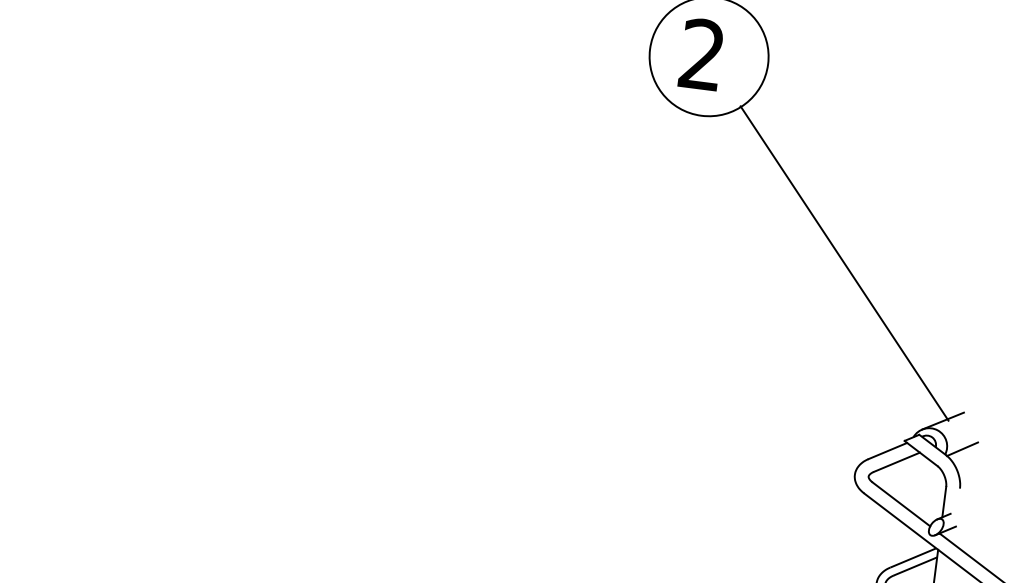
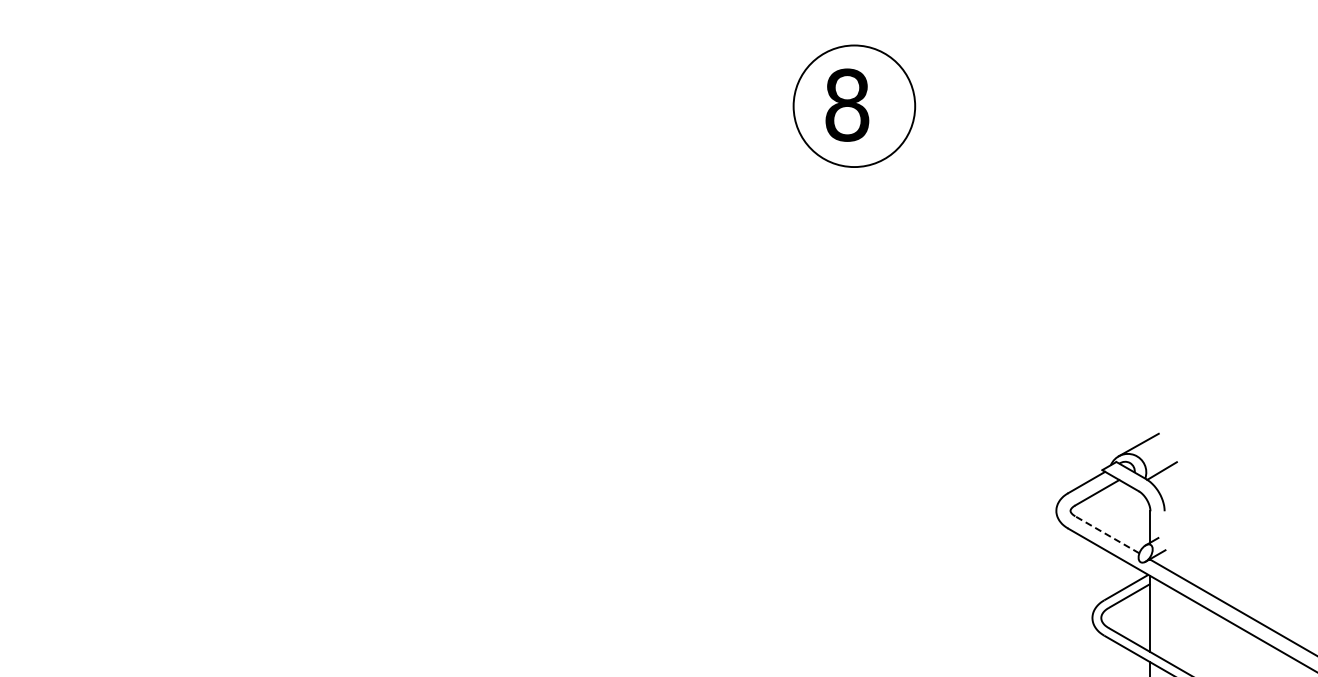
text: (702, 54) -> (847, 104), 2 -> 8
line: (844, 262) -> (1018, 297), removed
line: (901, 504) -> (1107, 534), solid -> dashed

